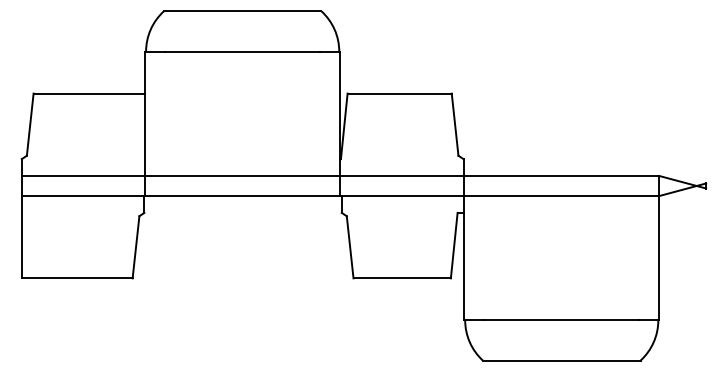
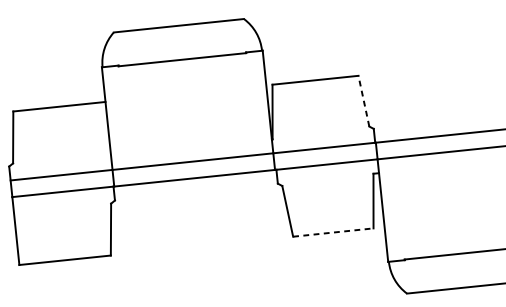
line: (455, 124) -> (364, 101), solid -> dashed
line: (402, 278) -> (333, 232), solid -> dashed

